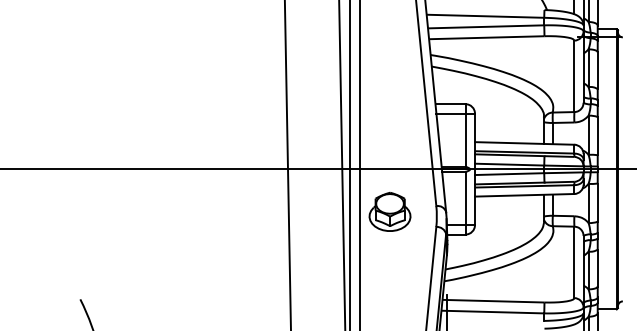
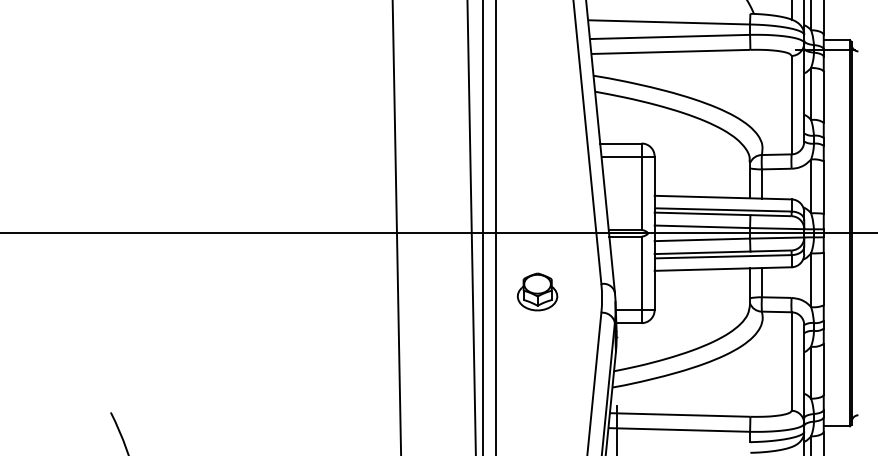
part: (389, 211) -> (537, 291), size x0.7

